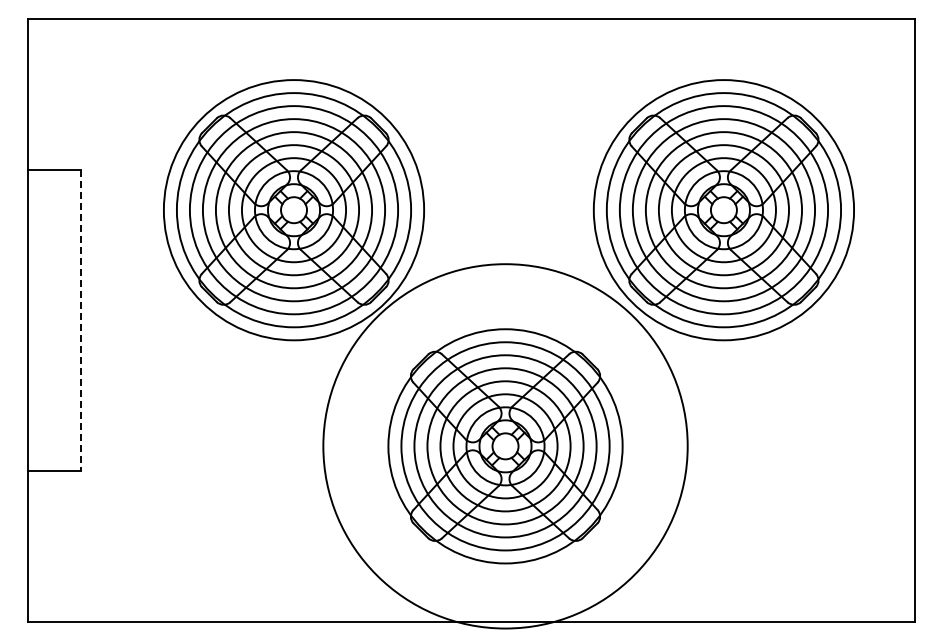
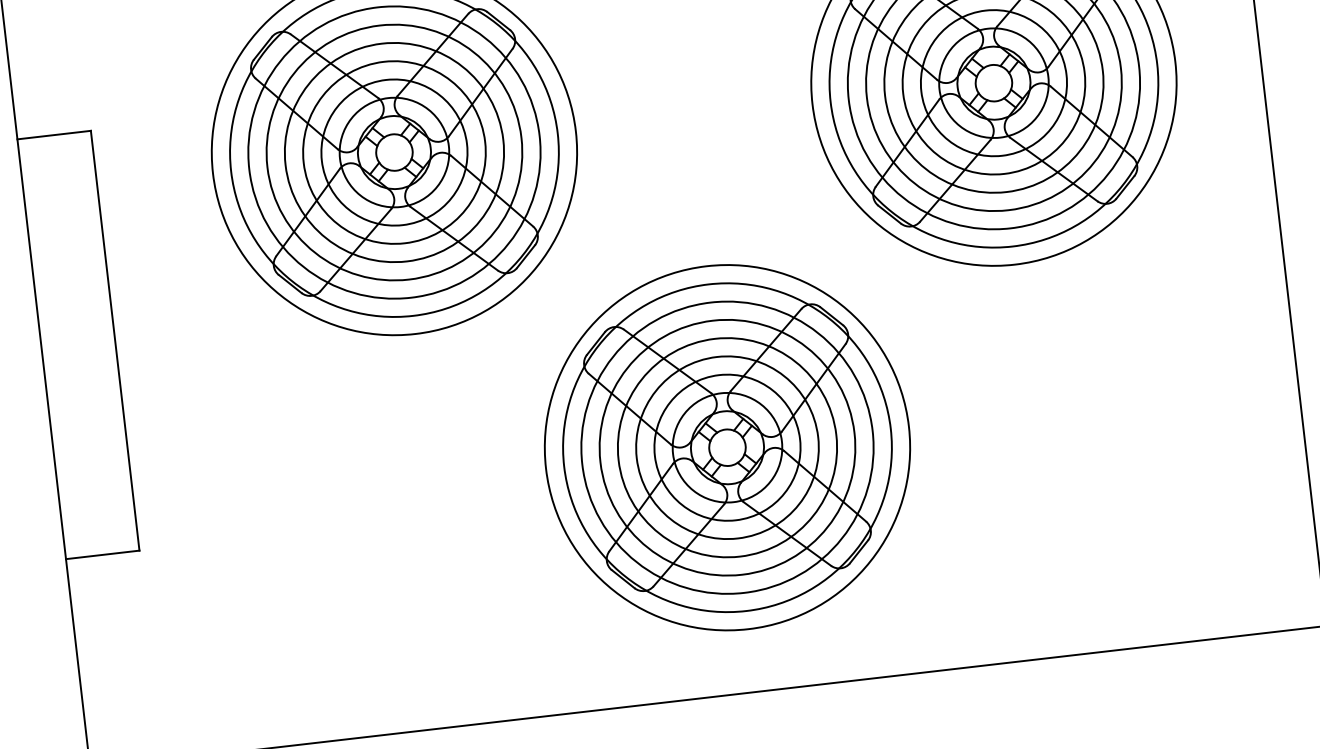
line: (80, 320) -> (114, 340), dashed -> solid
circle: (505, 446) -> (727, 447), size x0.71

